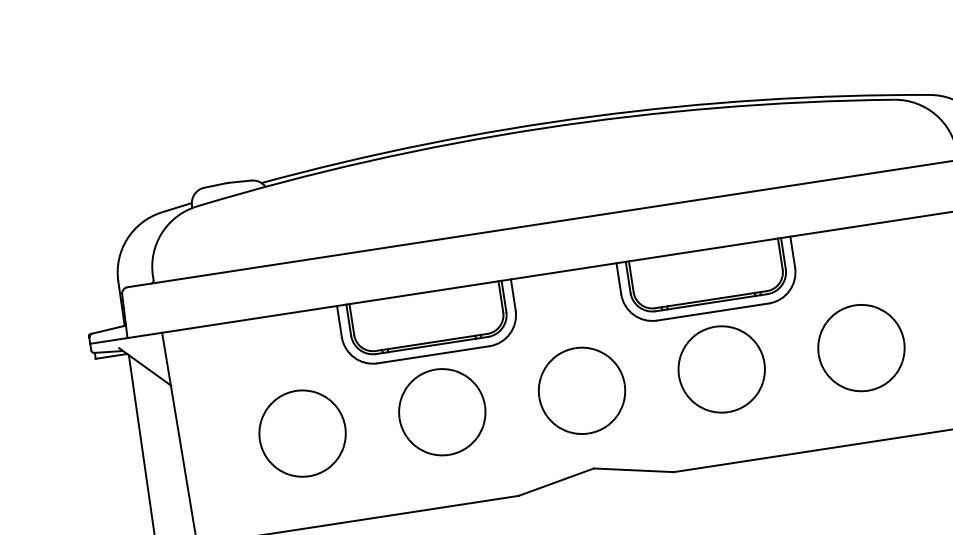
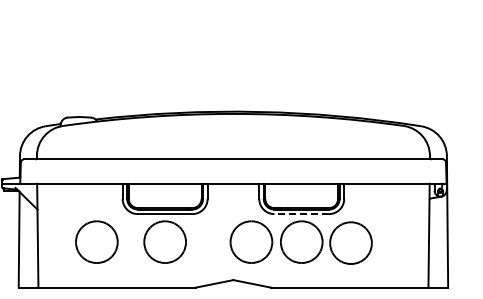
line: (712, 312) -> (301, 214), solid -> dashed
part: (860, 346) -> (350, 242), moved
part: (581, 389) -> (251, 241), moved

